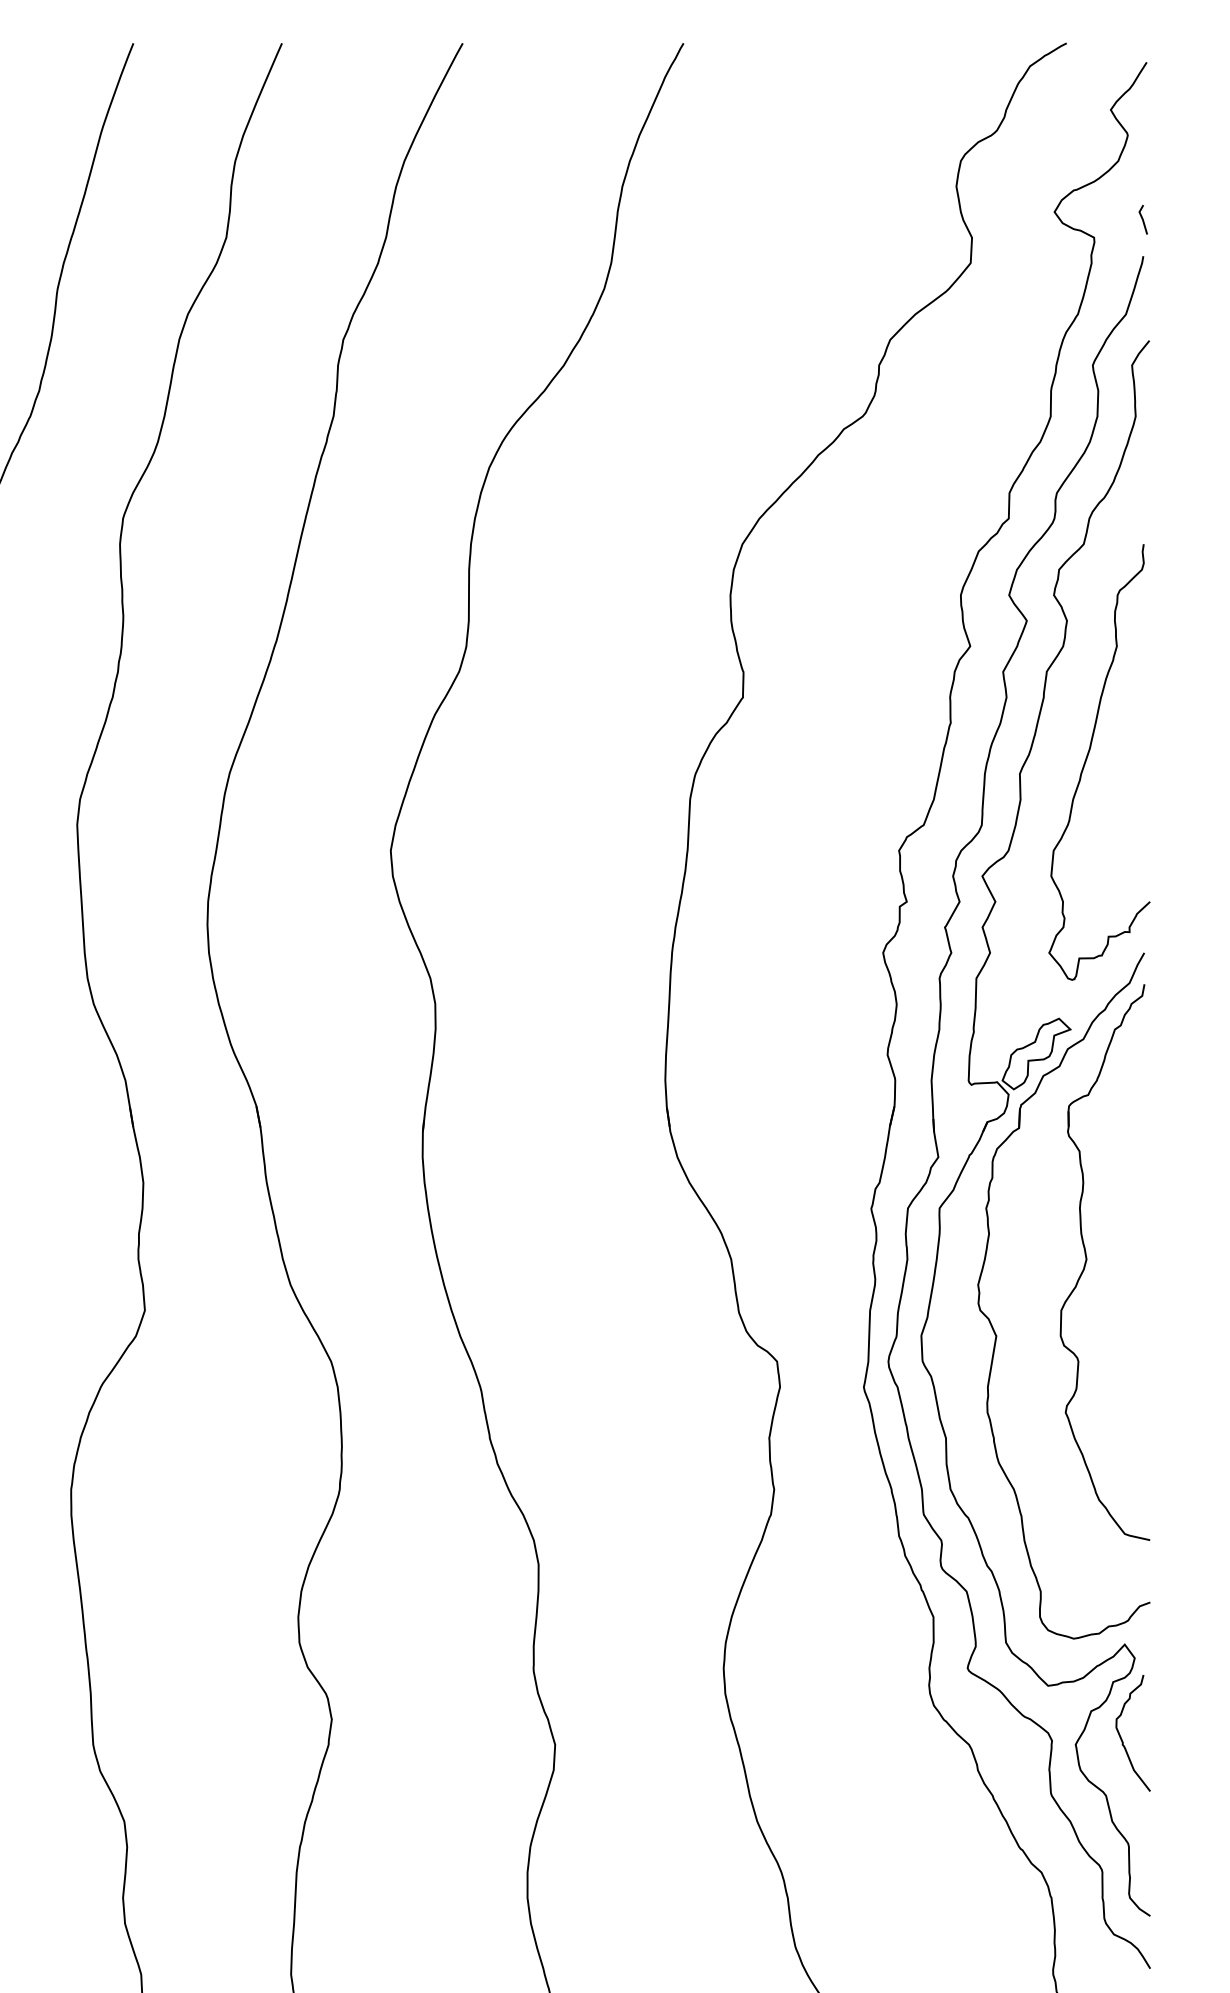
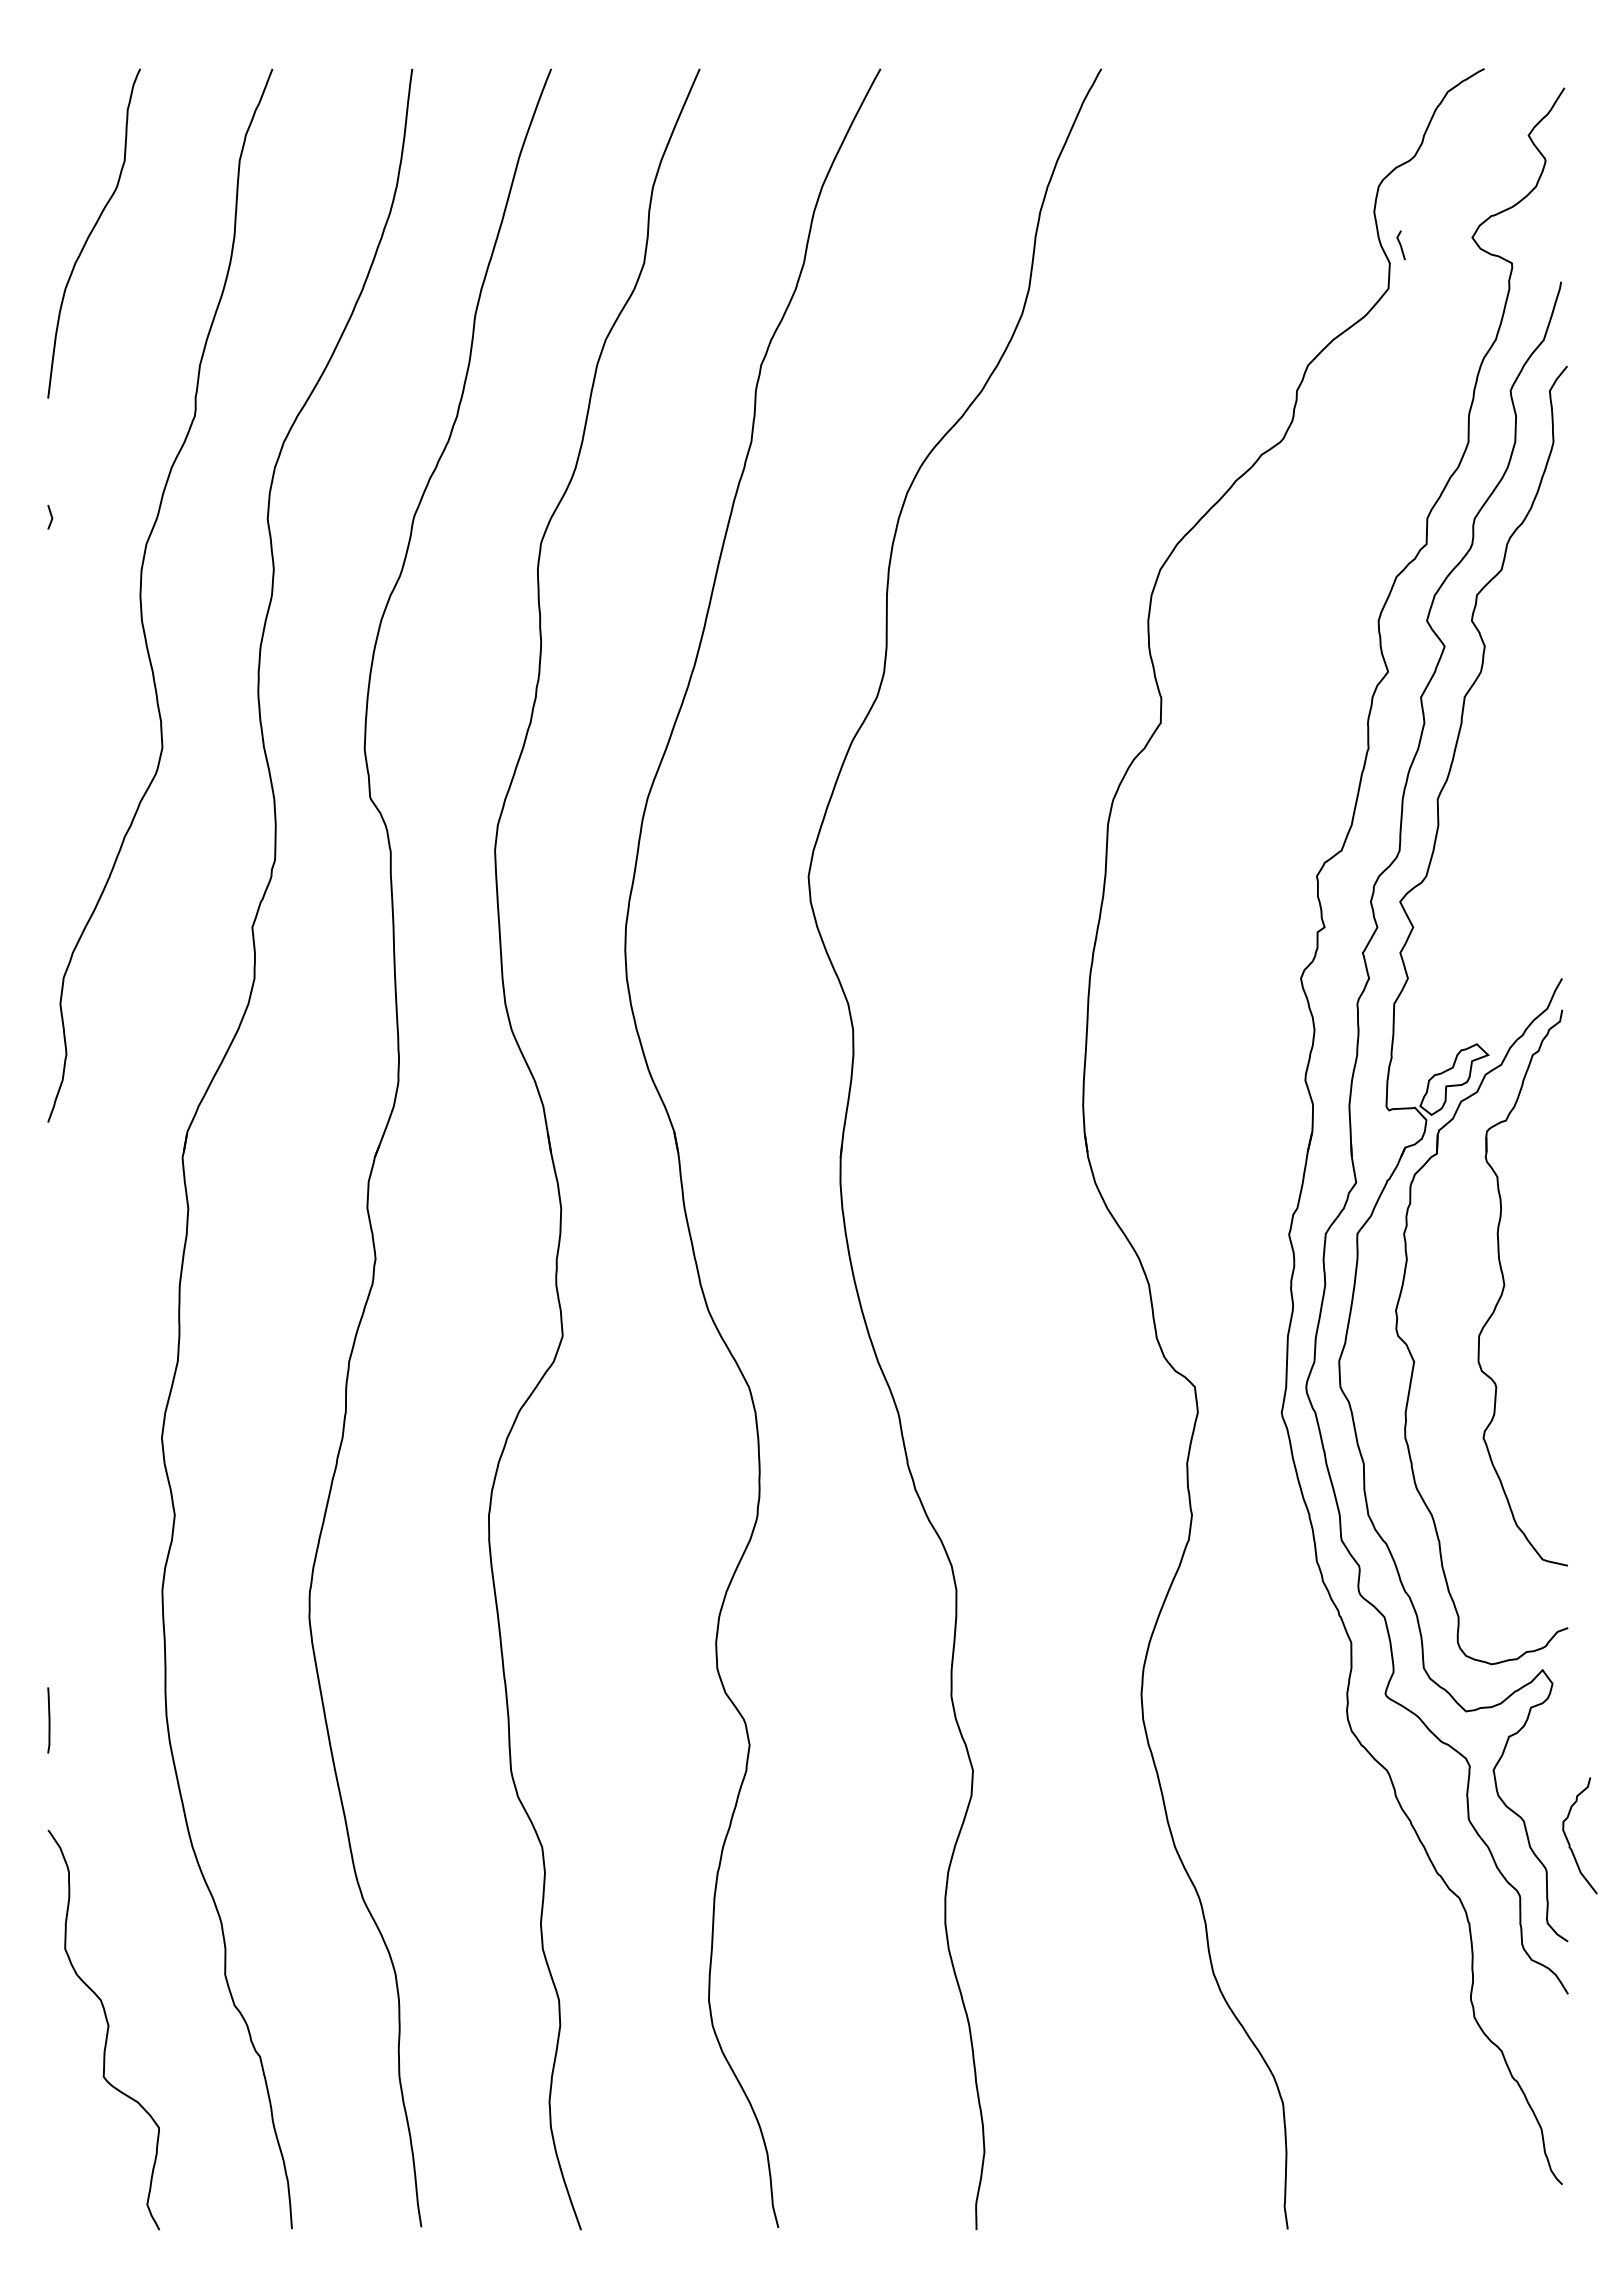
line: (1142, 219) -> (1400, 245), moved
curve: (1087, 758) -> (1505, 784), removed
curve: (1121, 1736) -> (1568, 1839), moved

